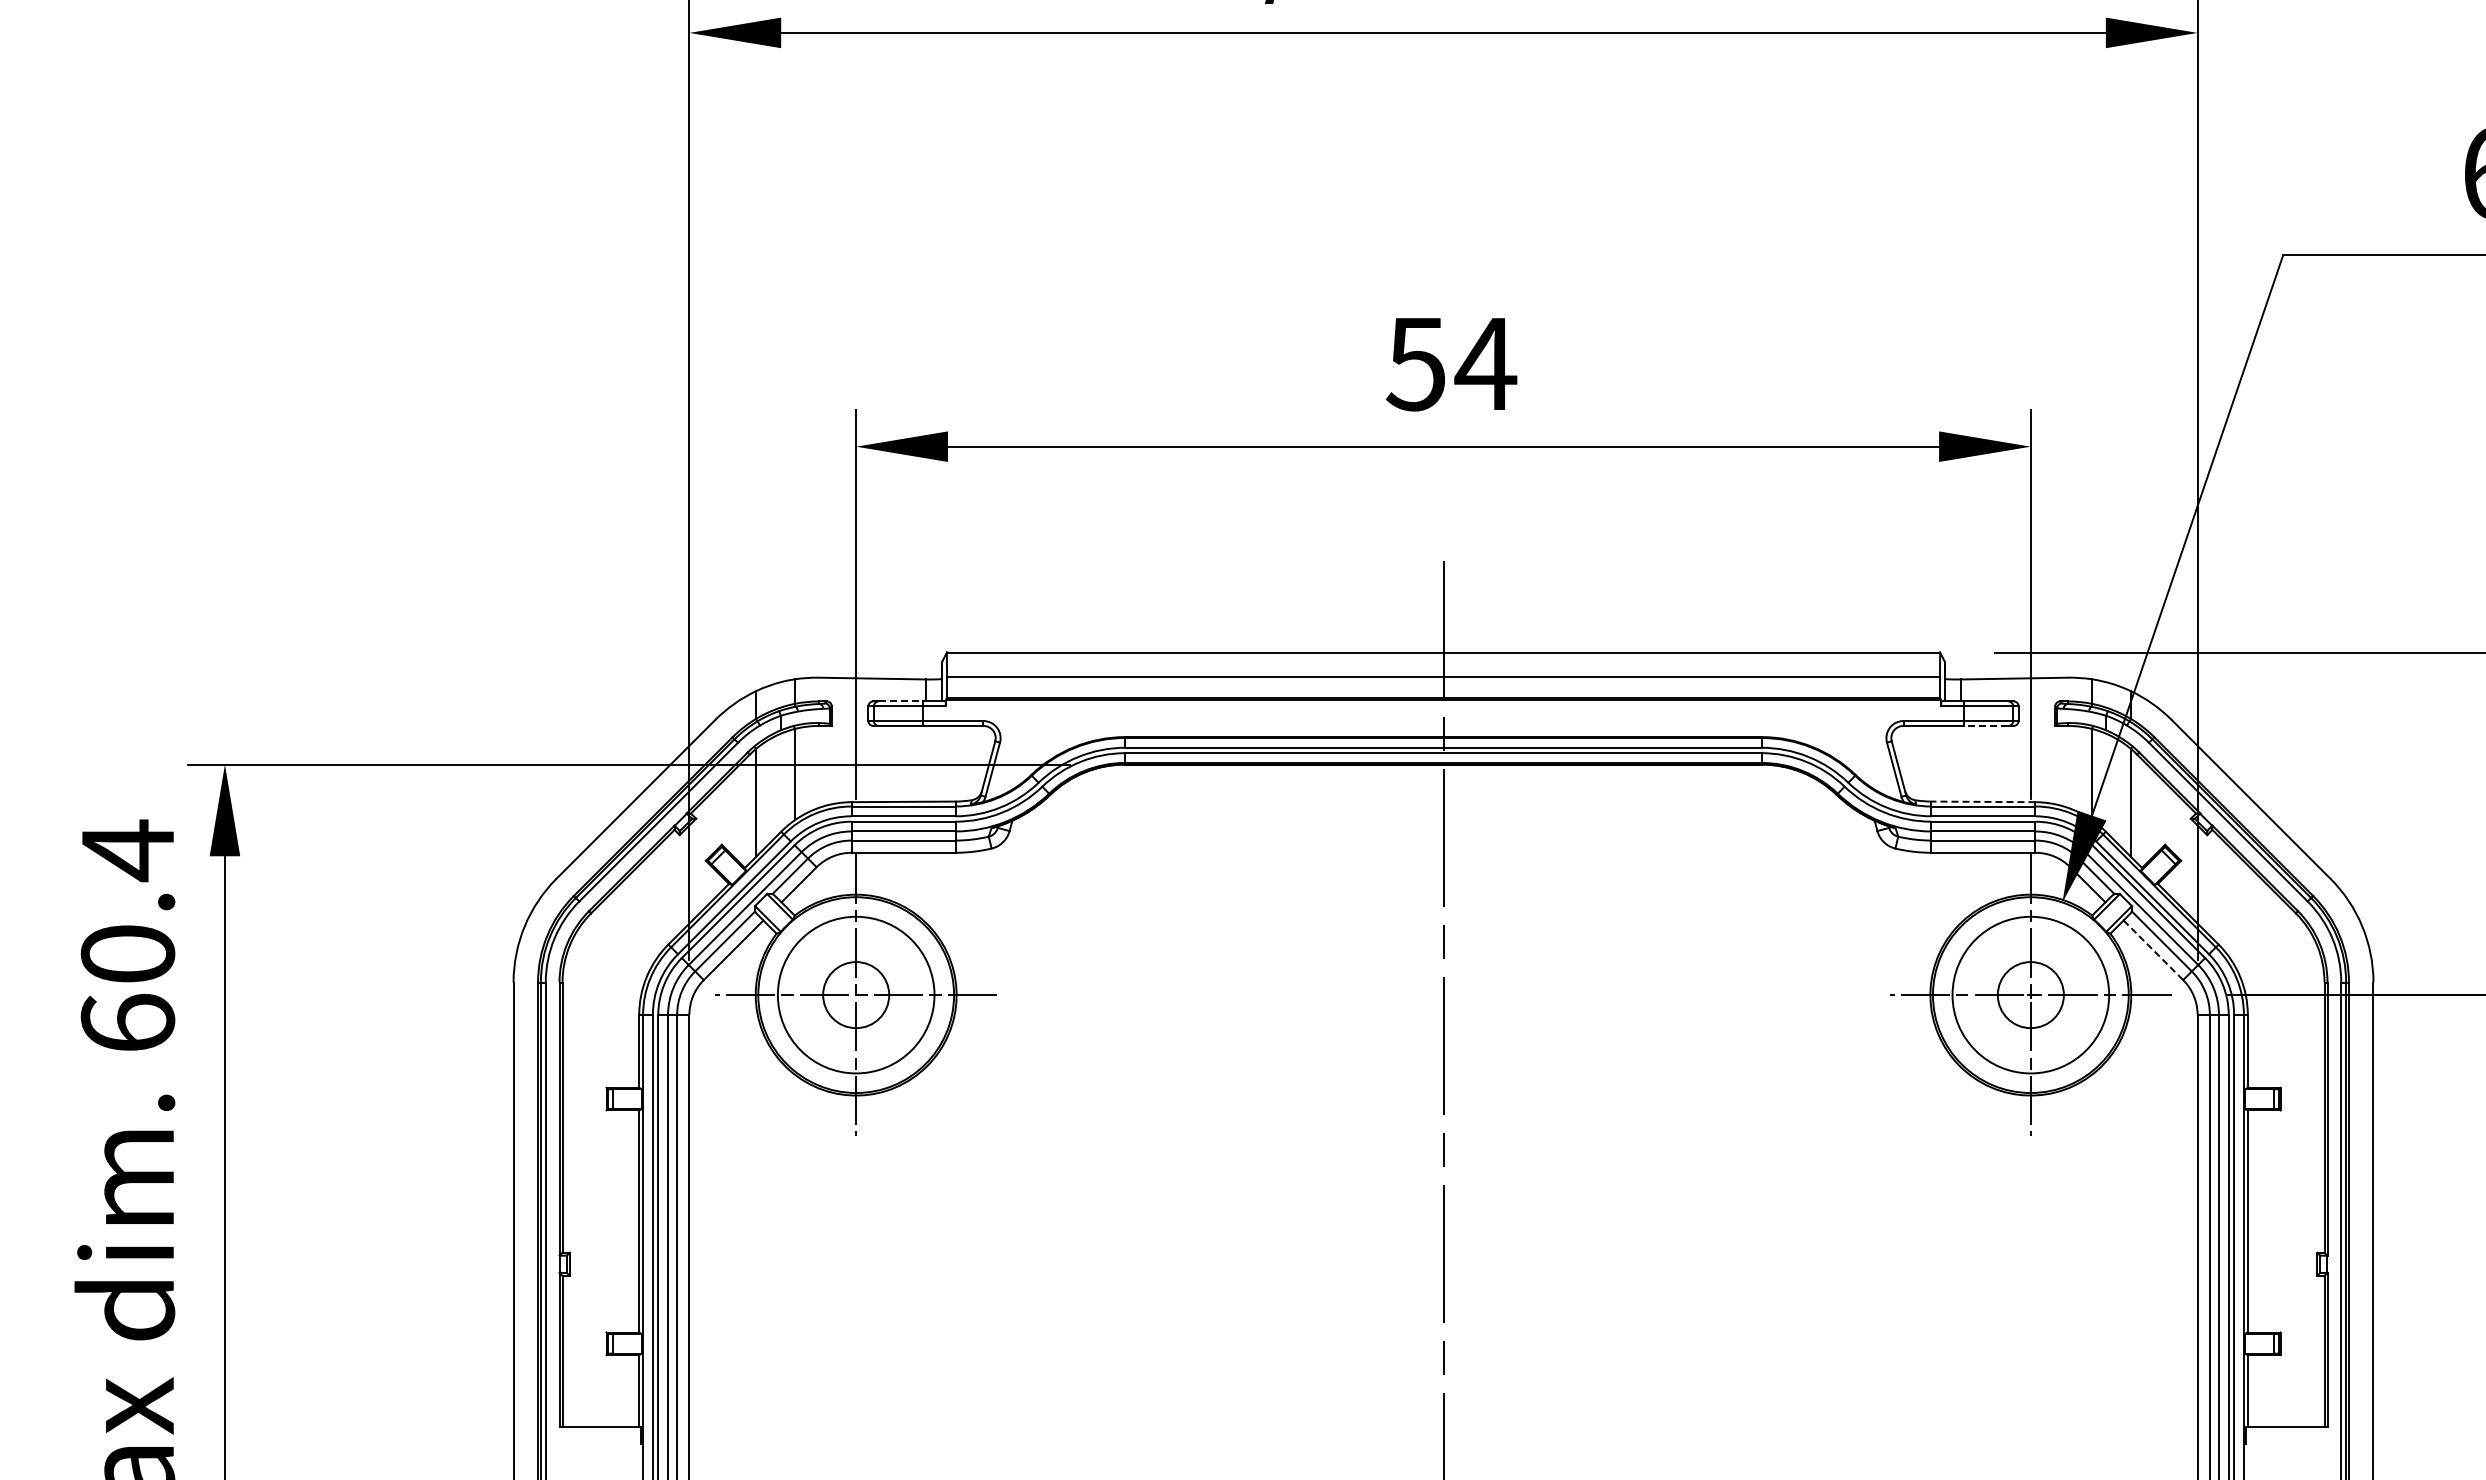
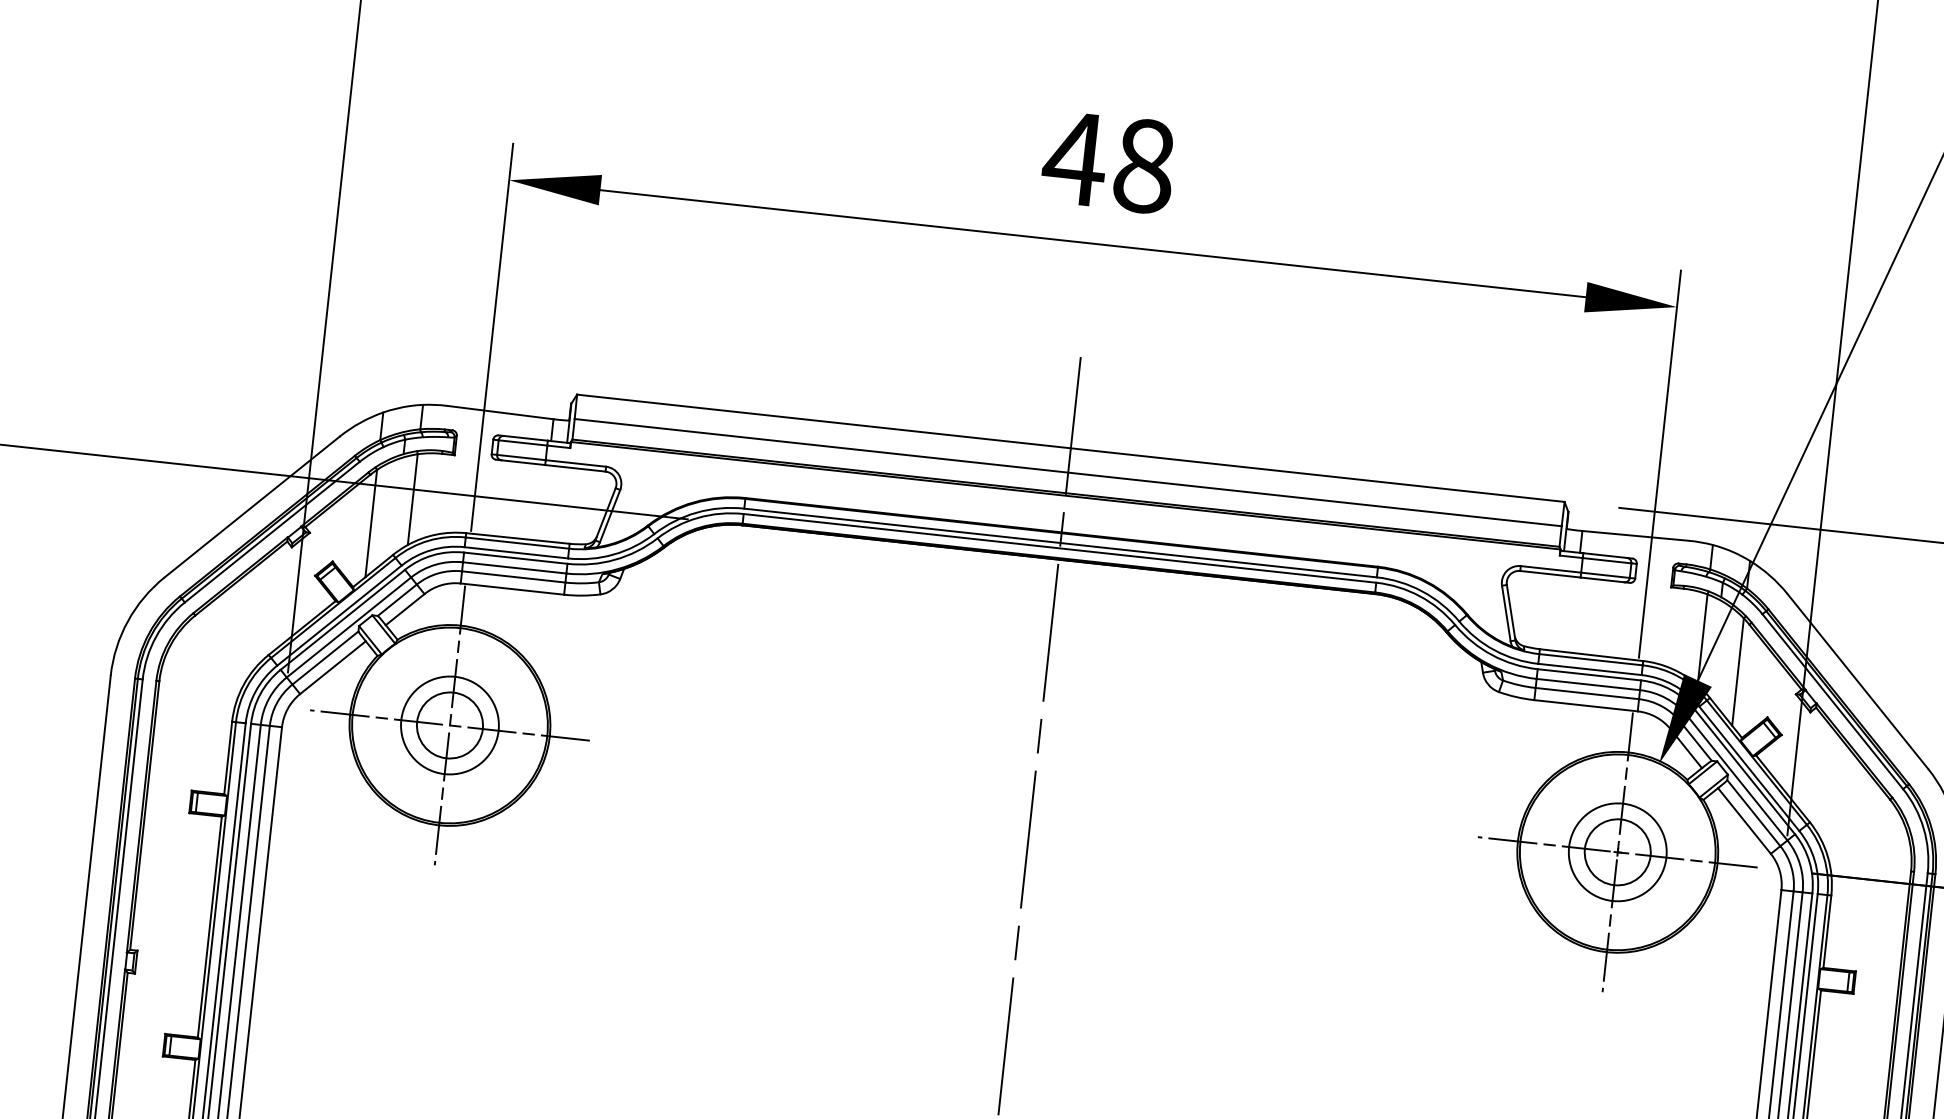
text: (1450, 363) -> (1109, 161), 54 -> 48
line: (901, 701) -> (526, 438), dashed -> solid
line: (1985, 725) -> (1601, 579), dashed -> solid
line: (1983, 801) -> (1591, 654), dashed -> solid
line: (2153, 950) -> (1744, 821), dashed -> solid
circle: (856, 995) -> (450, 725), size x0.62
circle: (2030, 995) -> (1617, 852), size x0.62

